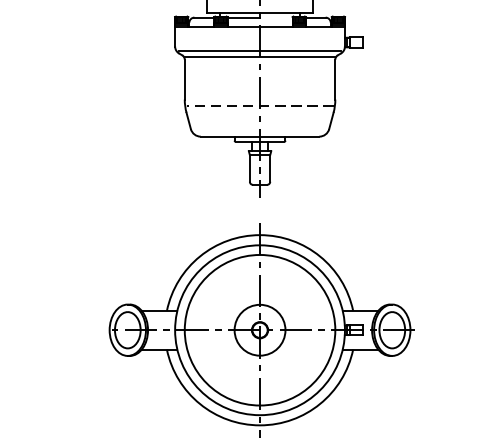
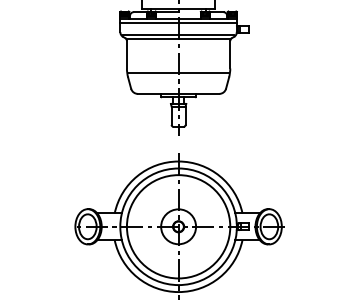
line: (259, 32) -> (178, 22), added
line: (259, 106) -> (178, 73), dashed -> solid

